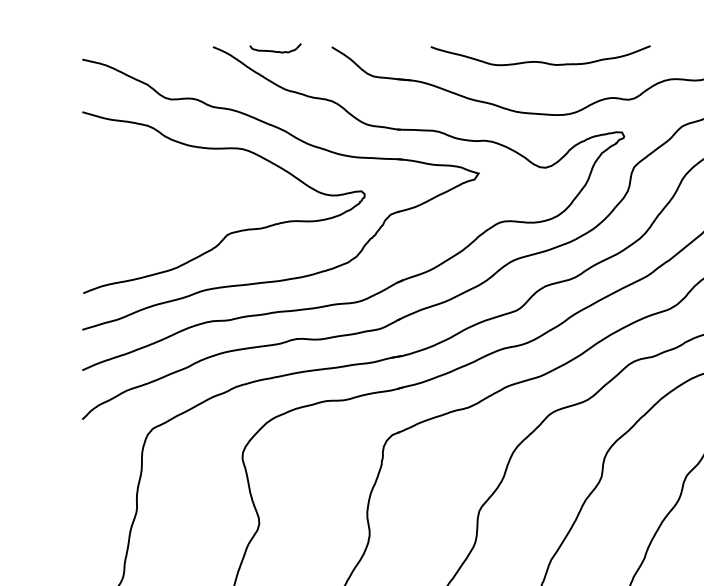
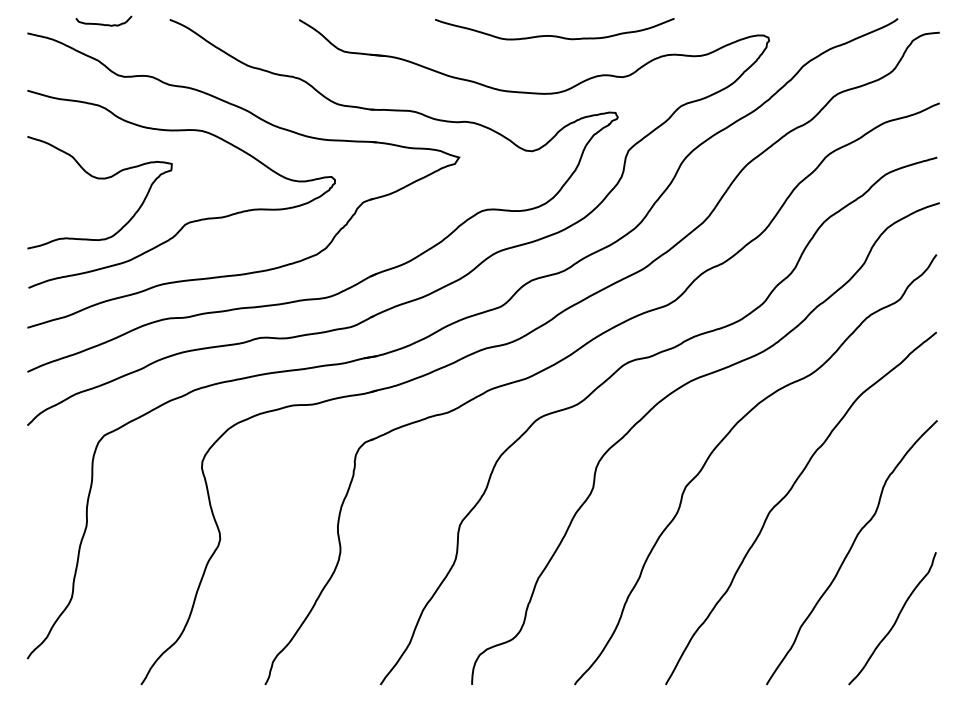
curve: (274, 50) -> (102, 23), moved
curve: (540, 61) -> (554, 35), moved
curve: (148, 193) -> (99, 179), added

